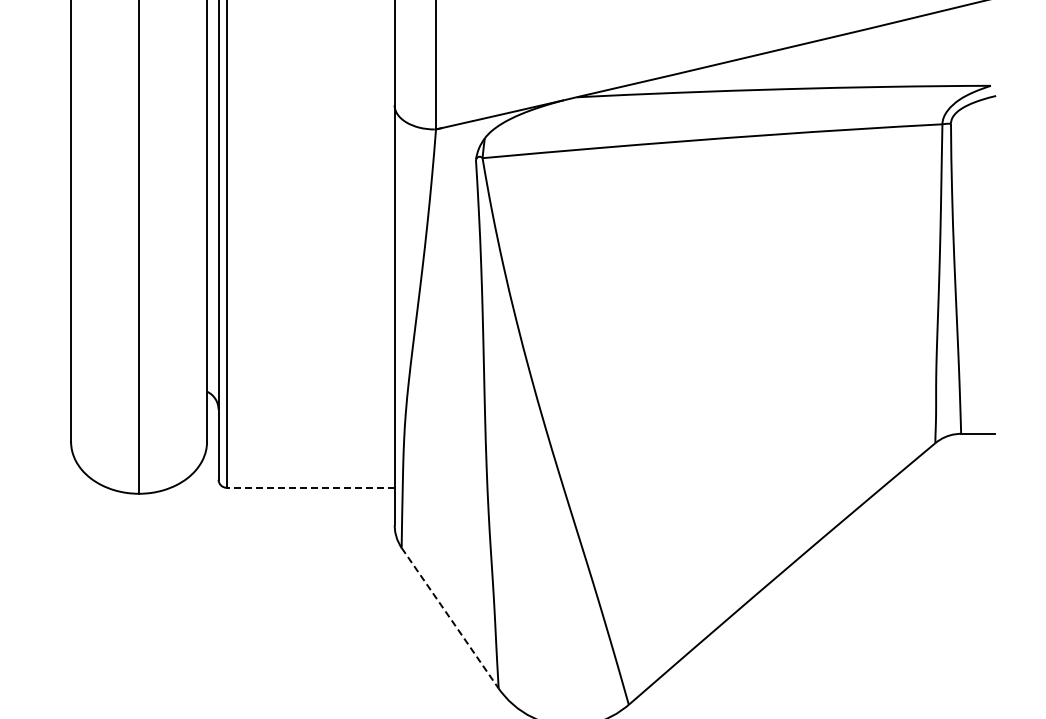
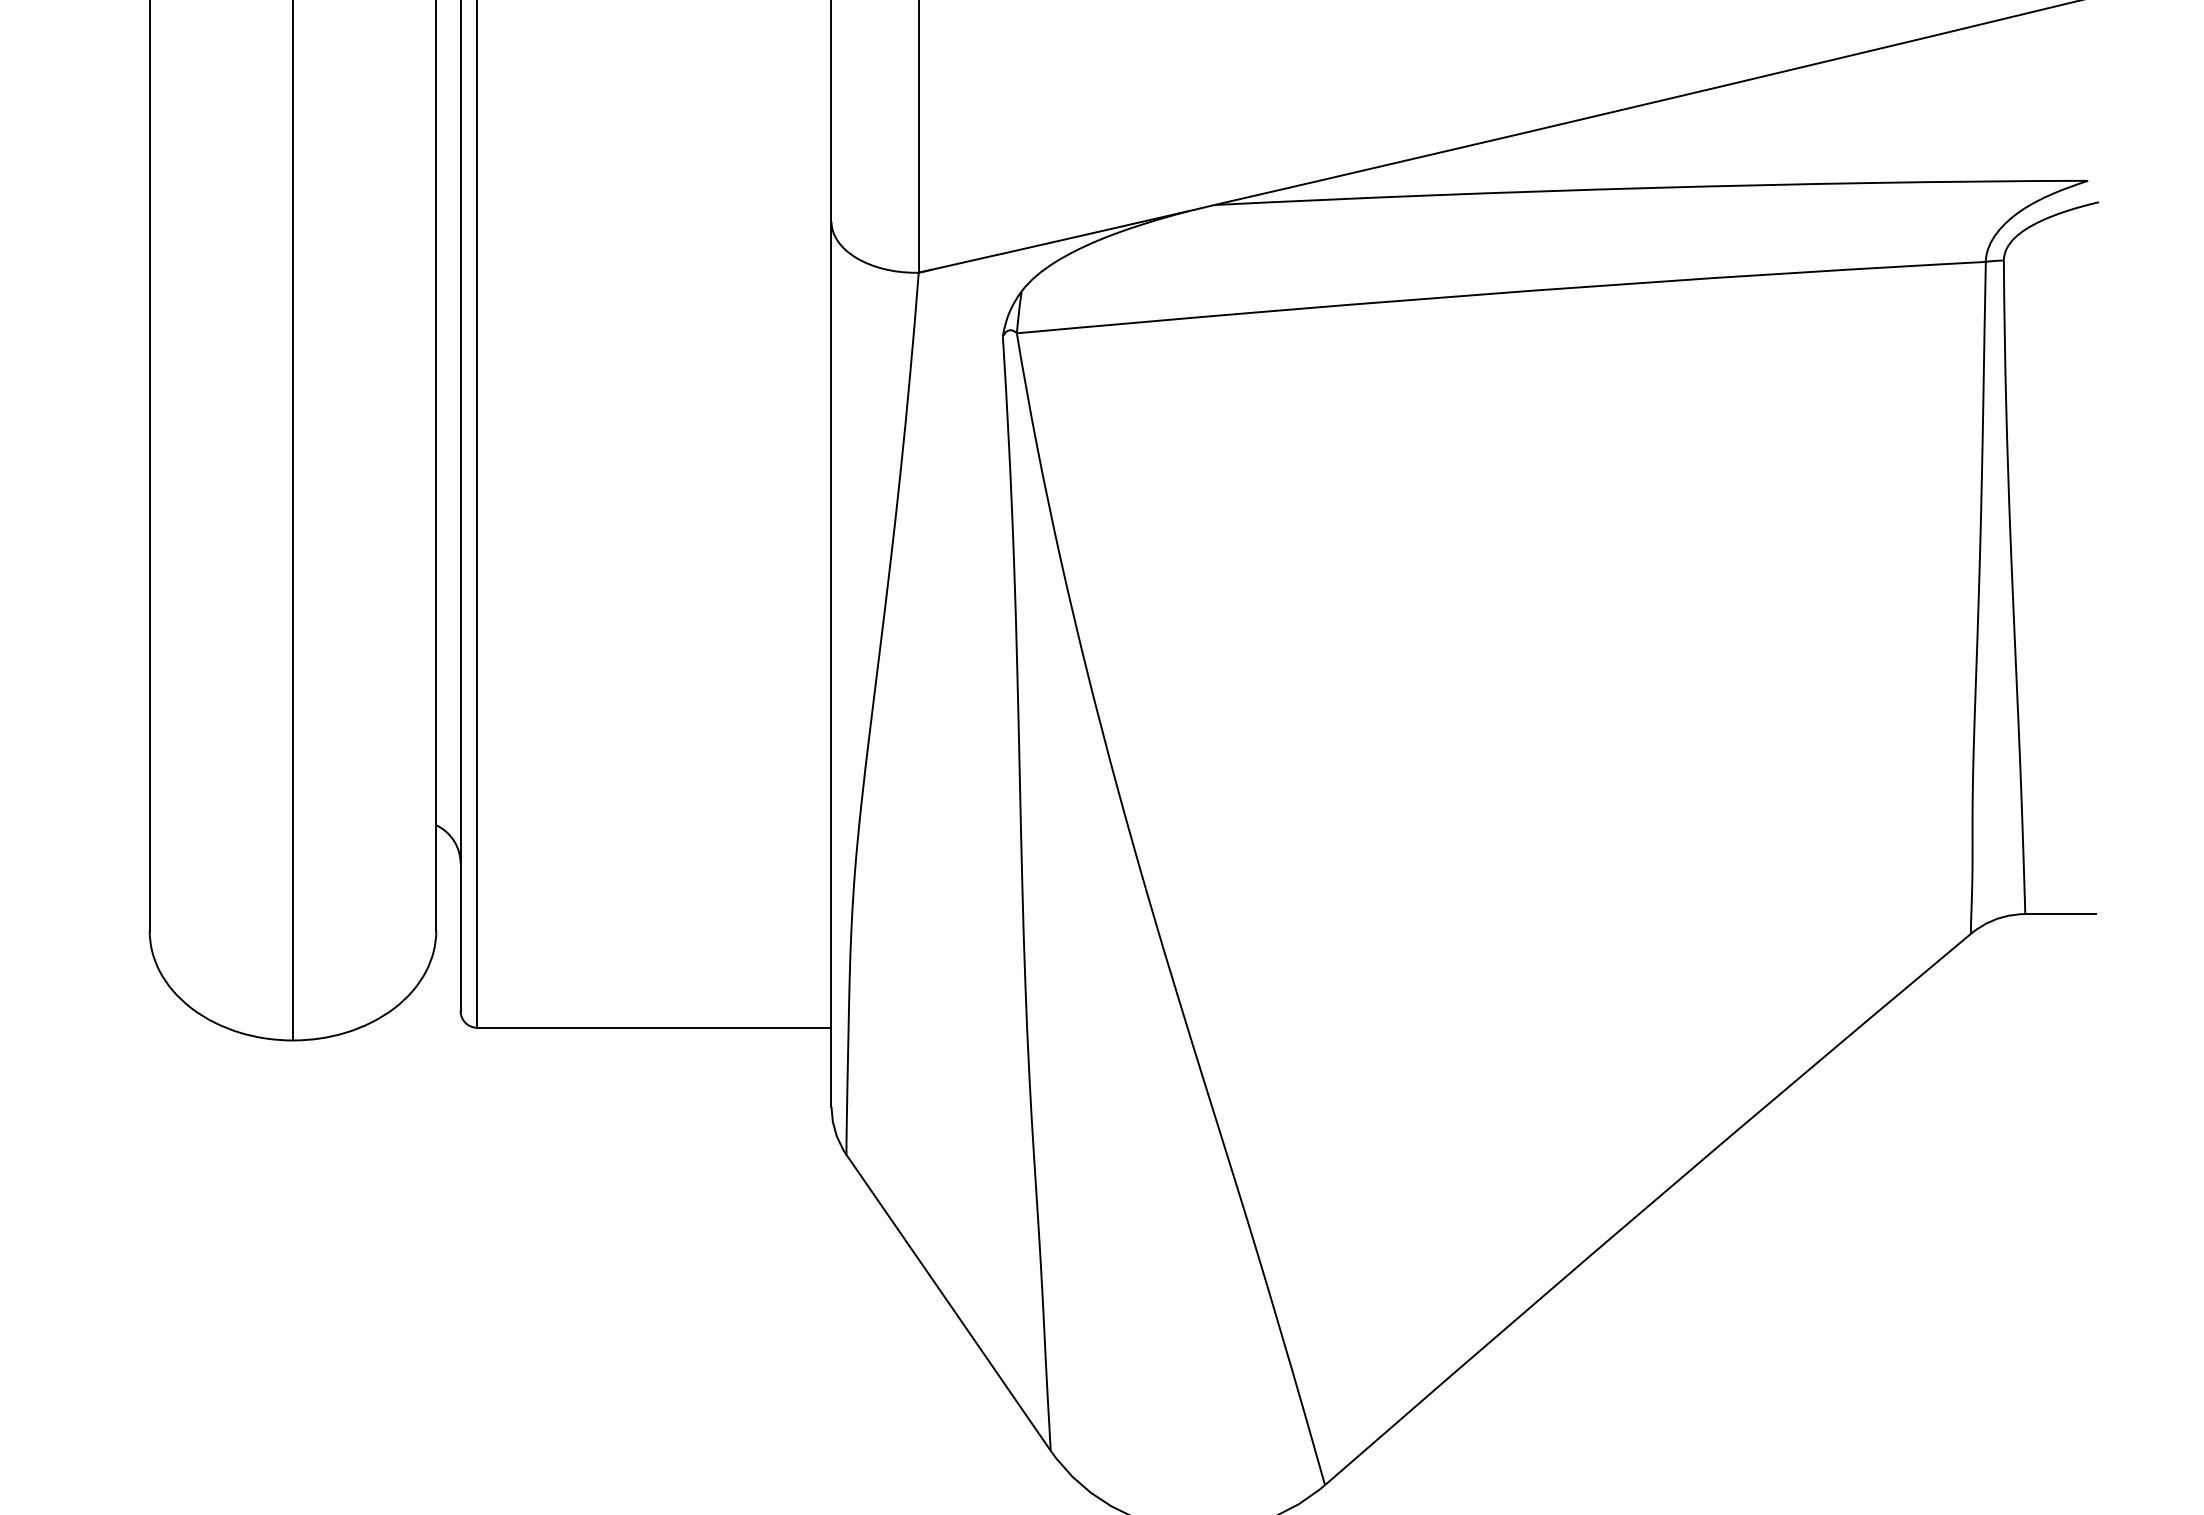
line: (310, 487) -> (654, 1027), dashed -> solid
line: (450, 618) -> (949, 1303), dashed -> solid

